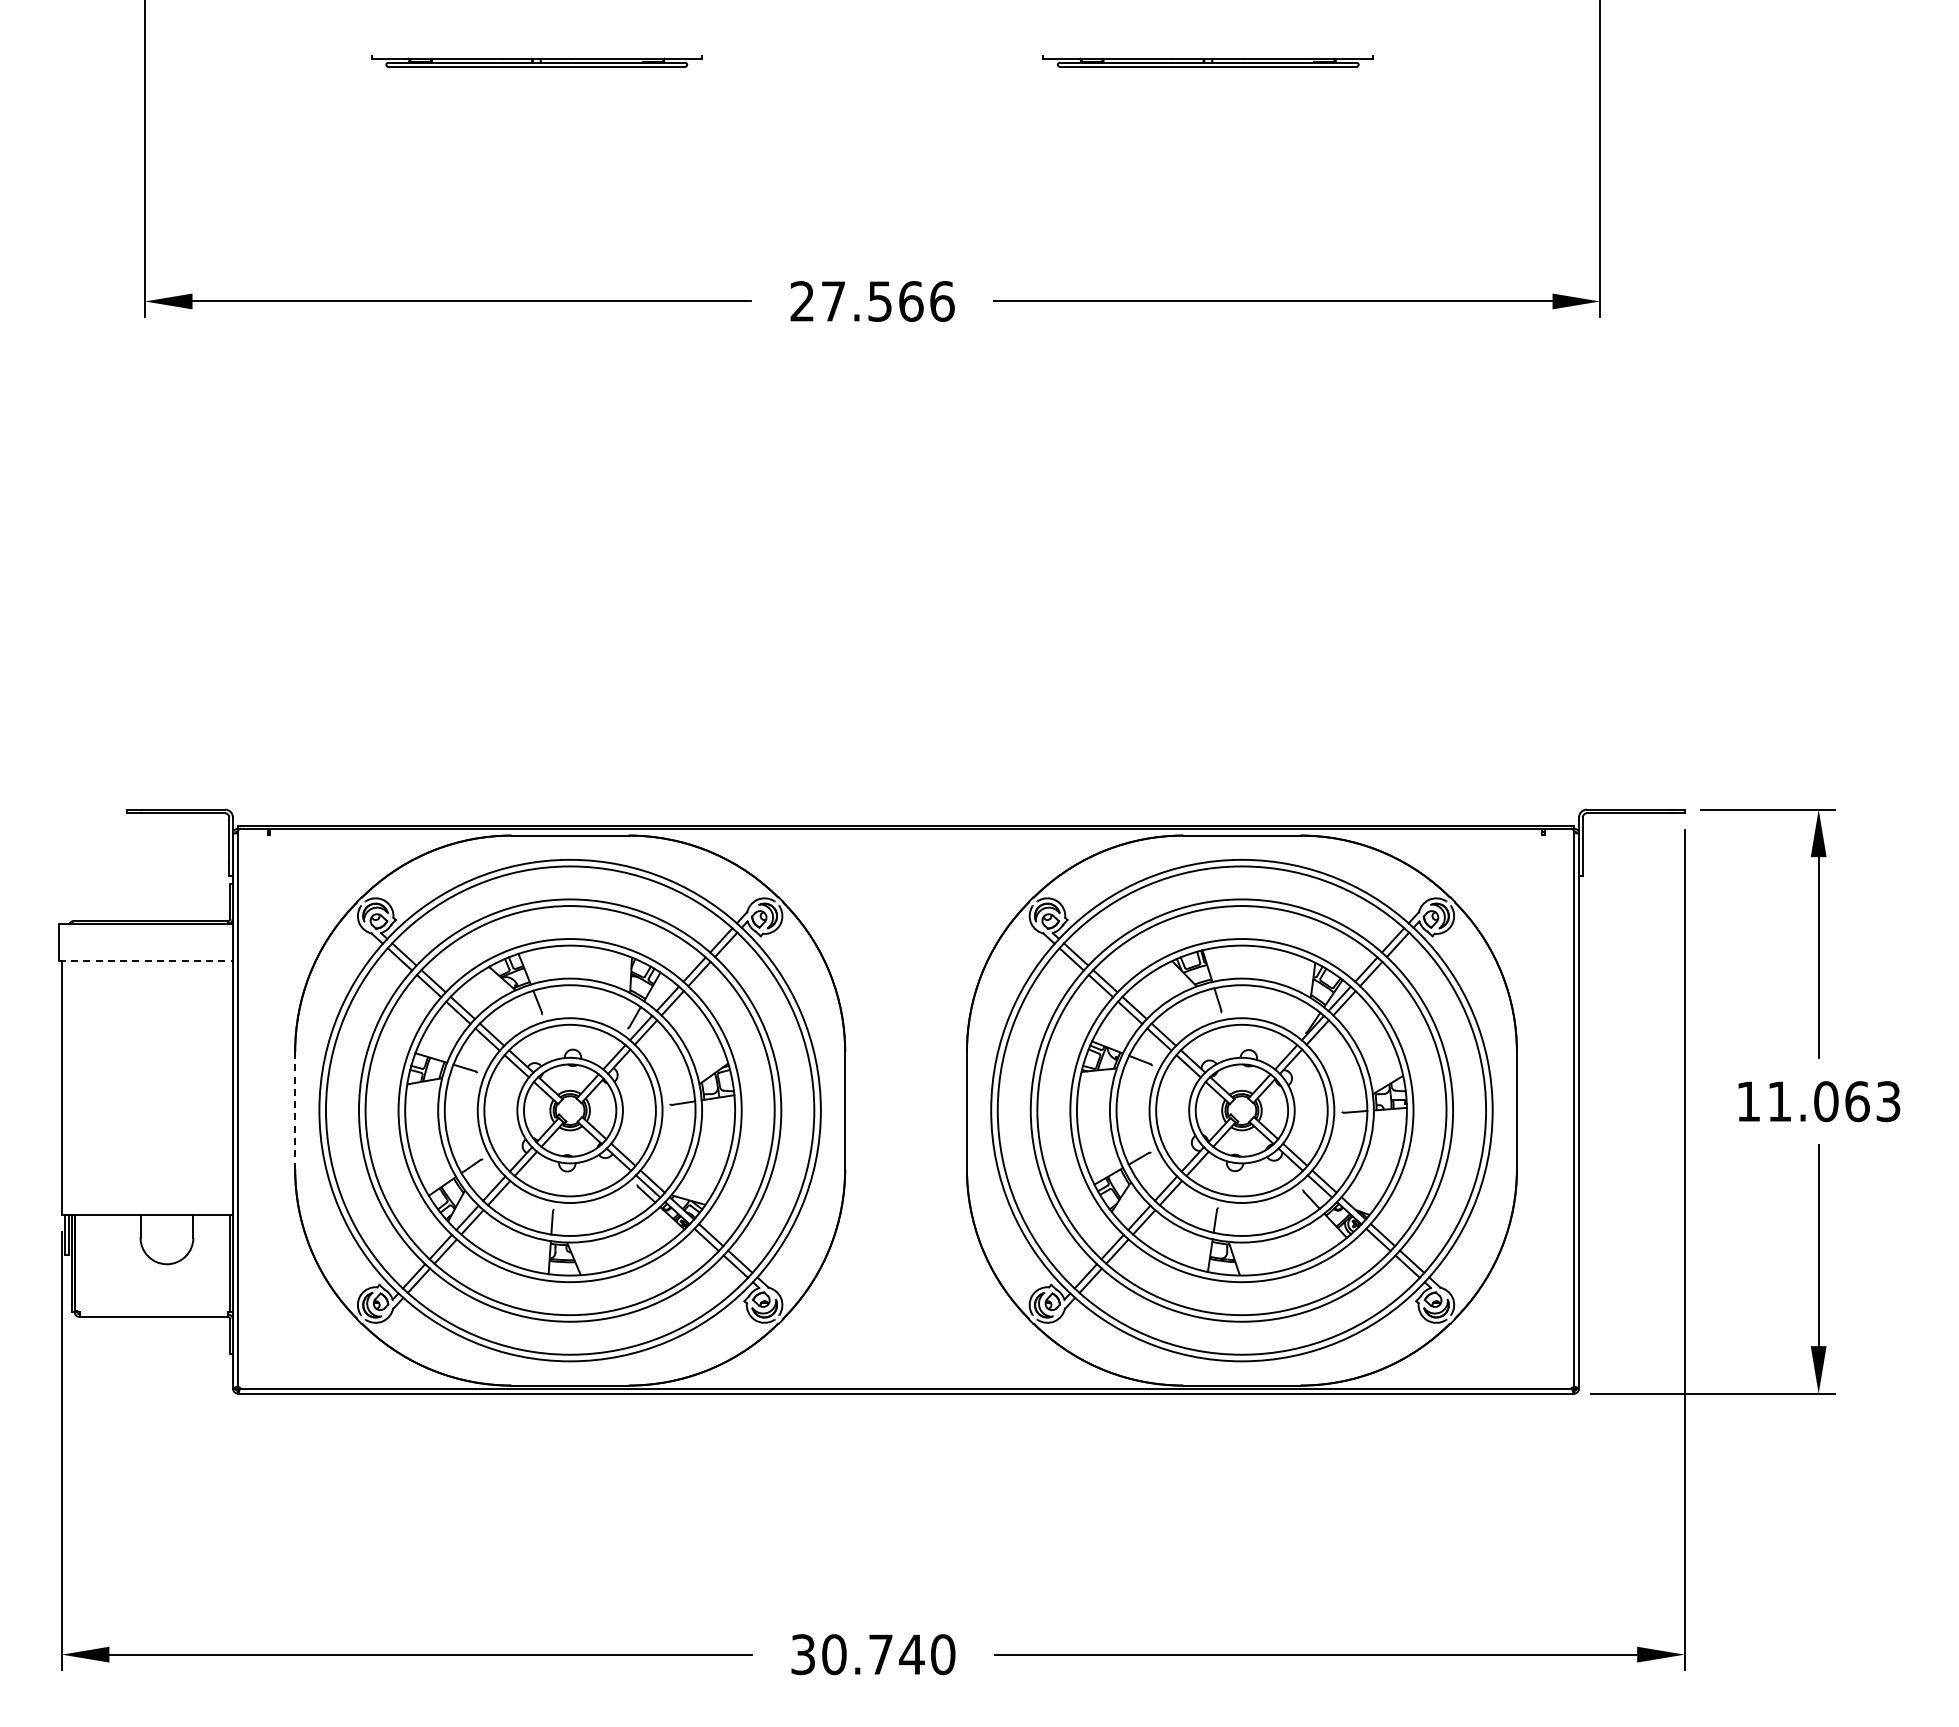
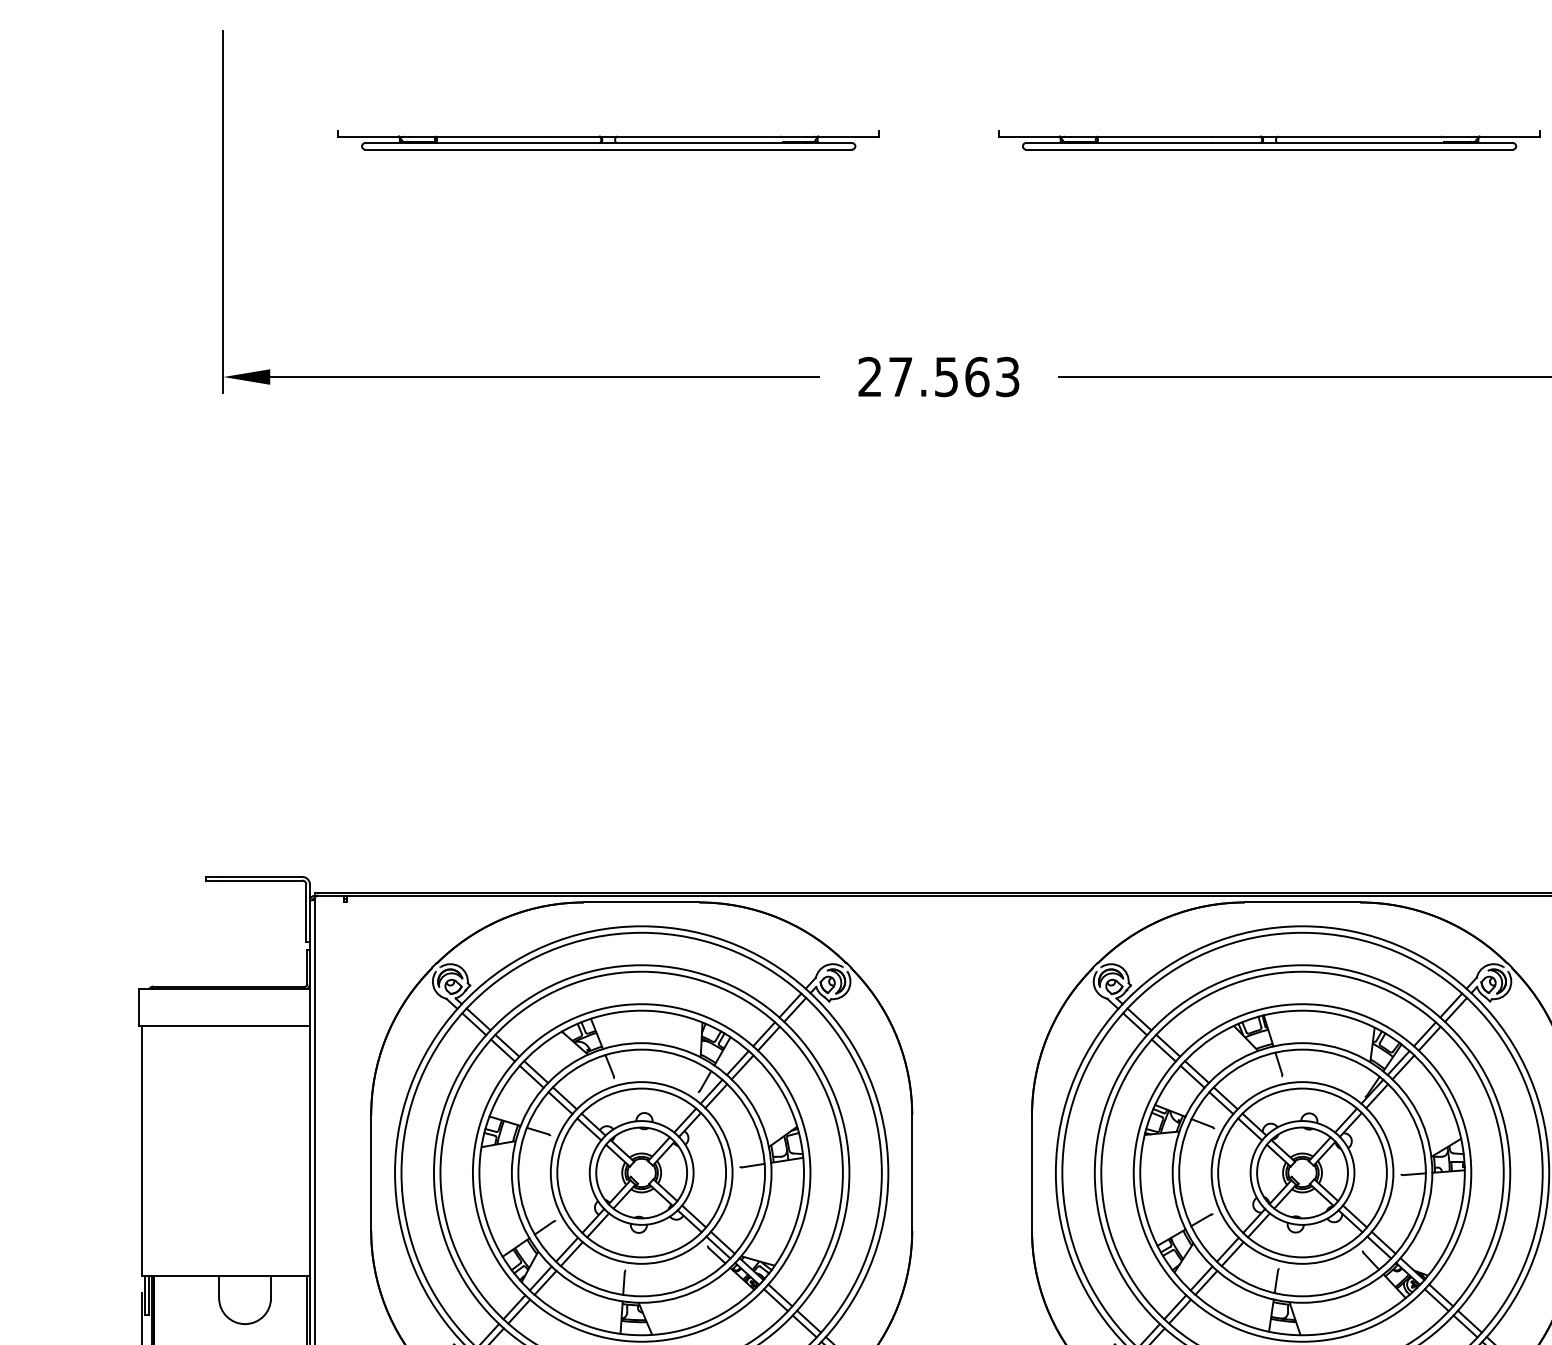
part: (536, 61) -> (608, 140), size x1.67
part: (1207, 61) -> (1268, 140), size x1.67
text: (942, 301) -> (1007, 377), 27.566 -> 27.563
line: (146, 961) -> (224, 1026), dashed -> solid
line: (295, 1110) -> (371, 1172), dashed -> solid

